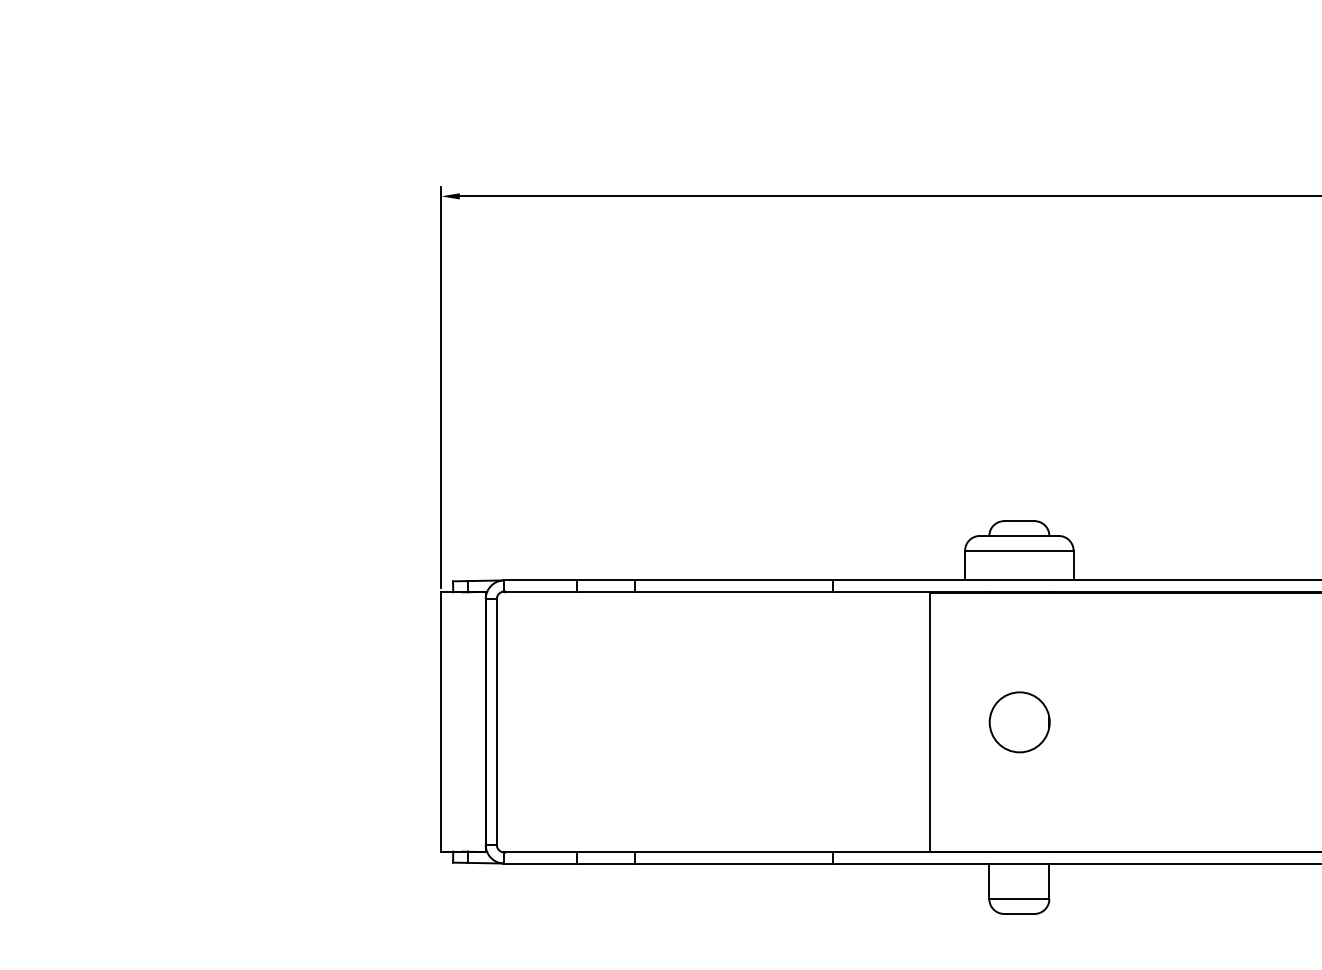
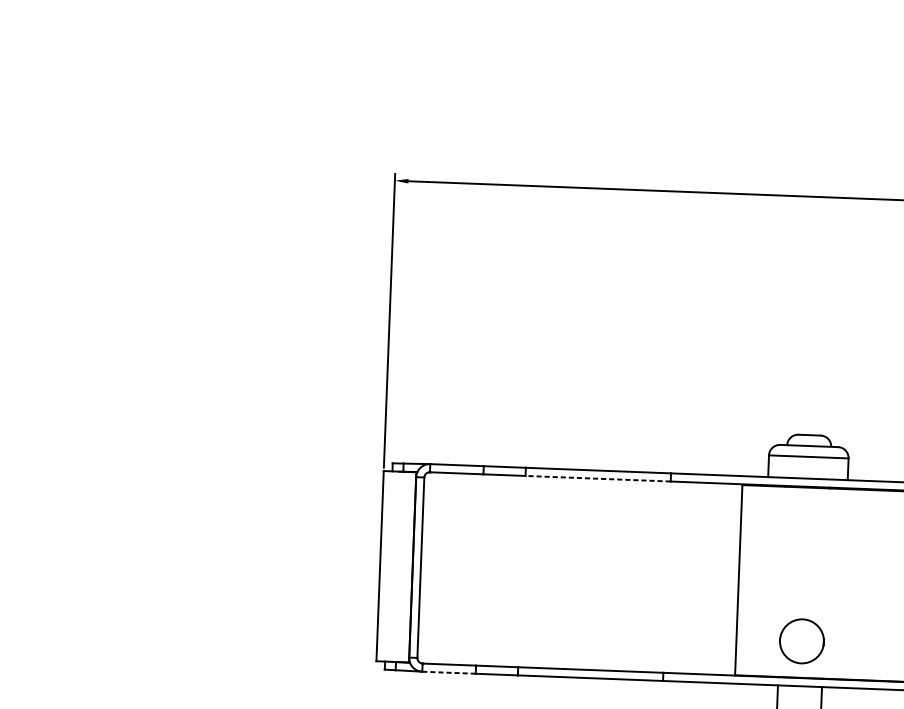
line: (733, 591) -> (598, 478), solid -> dashed
circle: (1019, 722) -> (801, 641), moved
line: (540, 863) -> (448, 672), solid -> dashed

